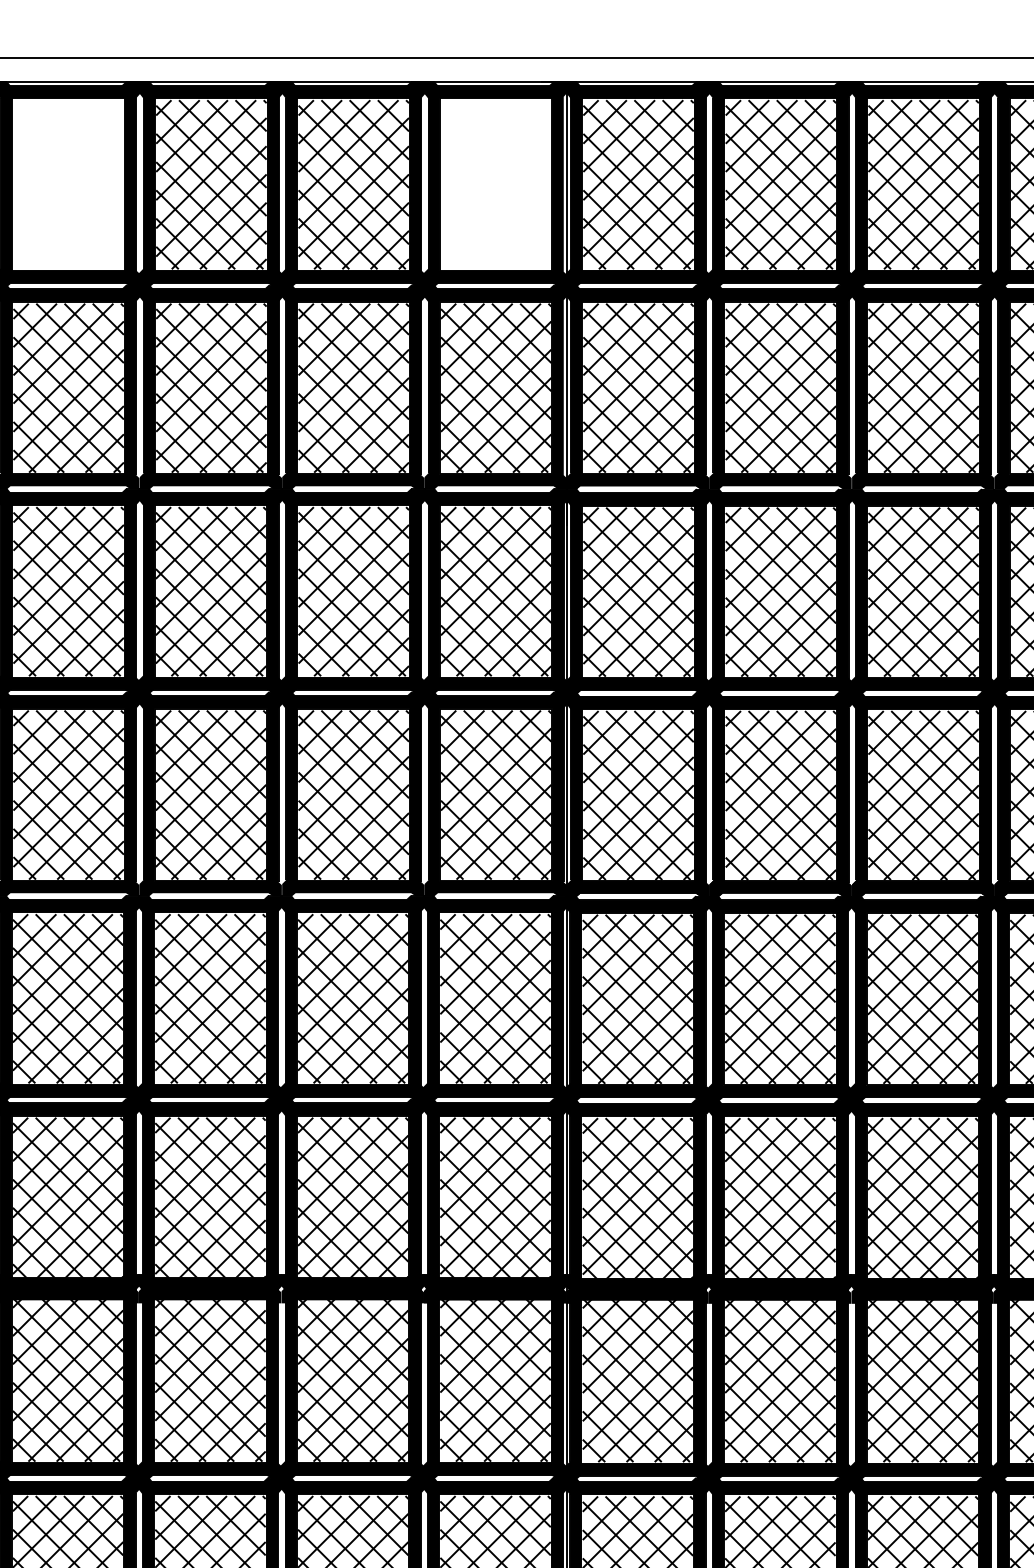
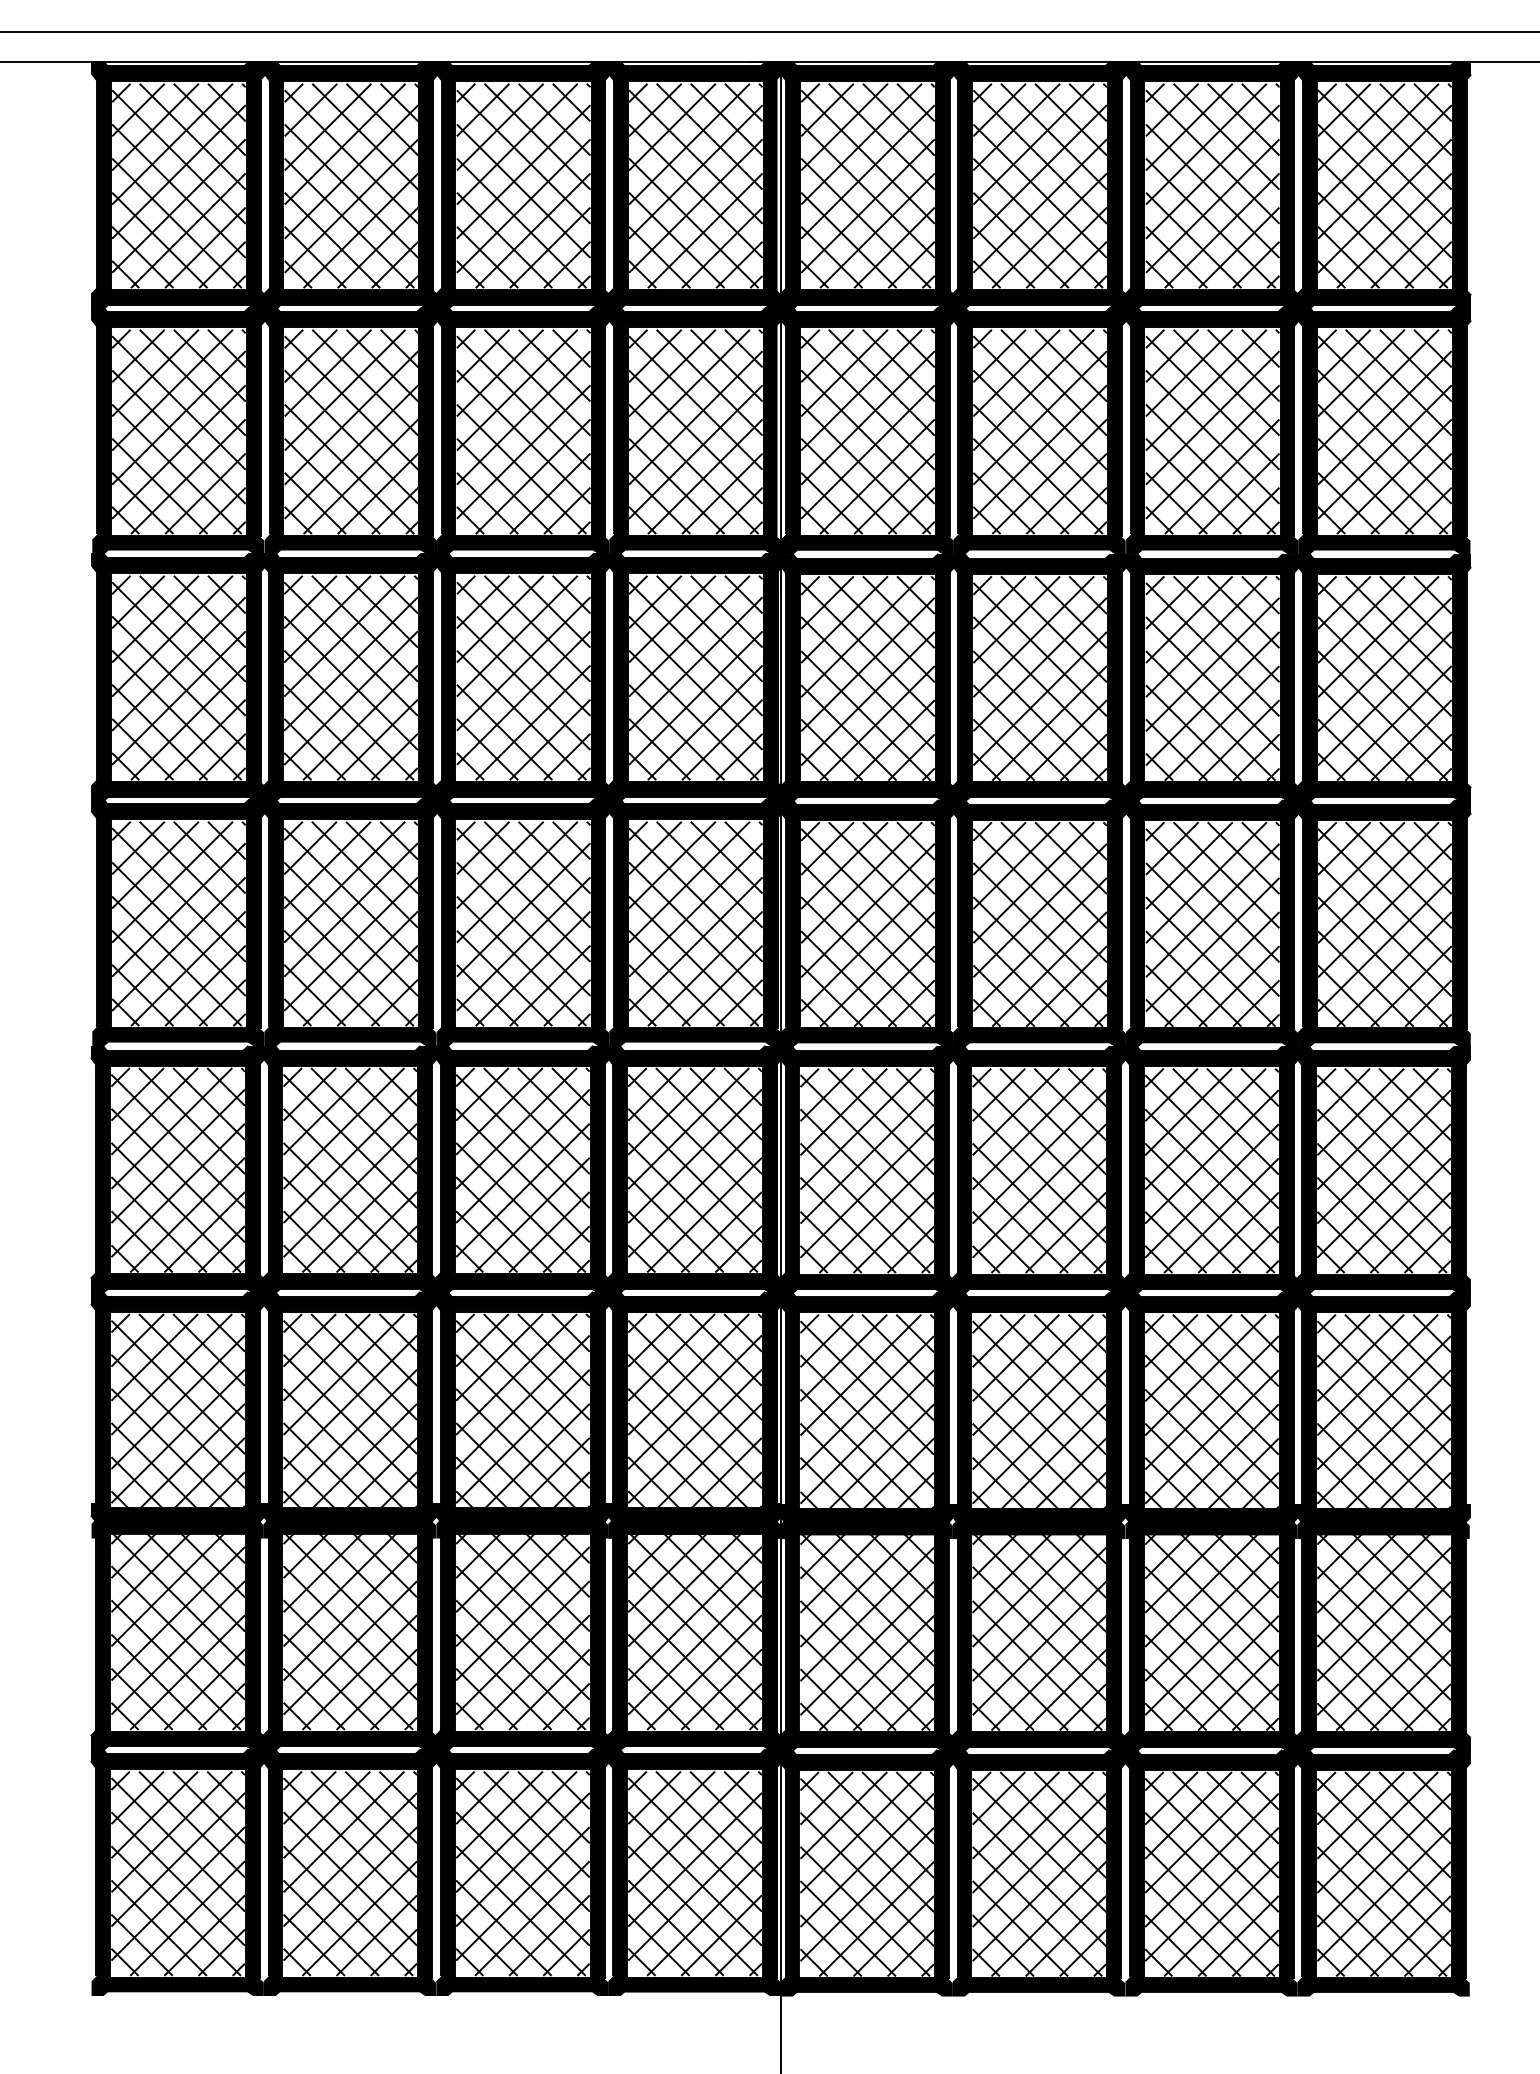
hatch: (68, 184) -> (178, 185), added
hatch: (495, 184) -> (695, 185), added

